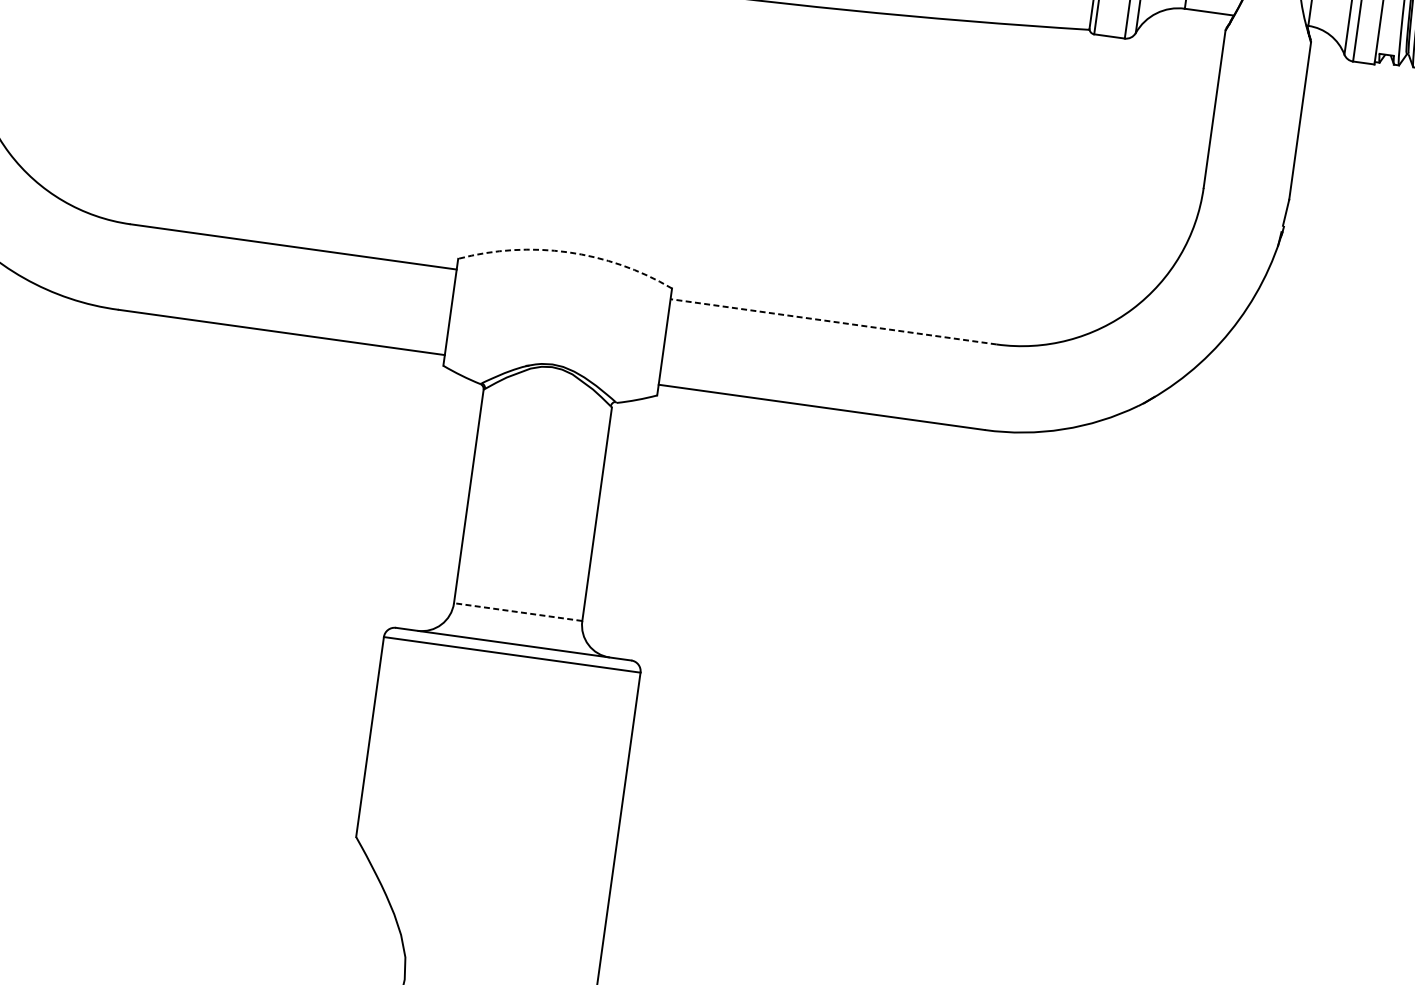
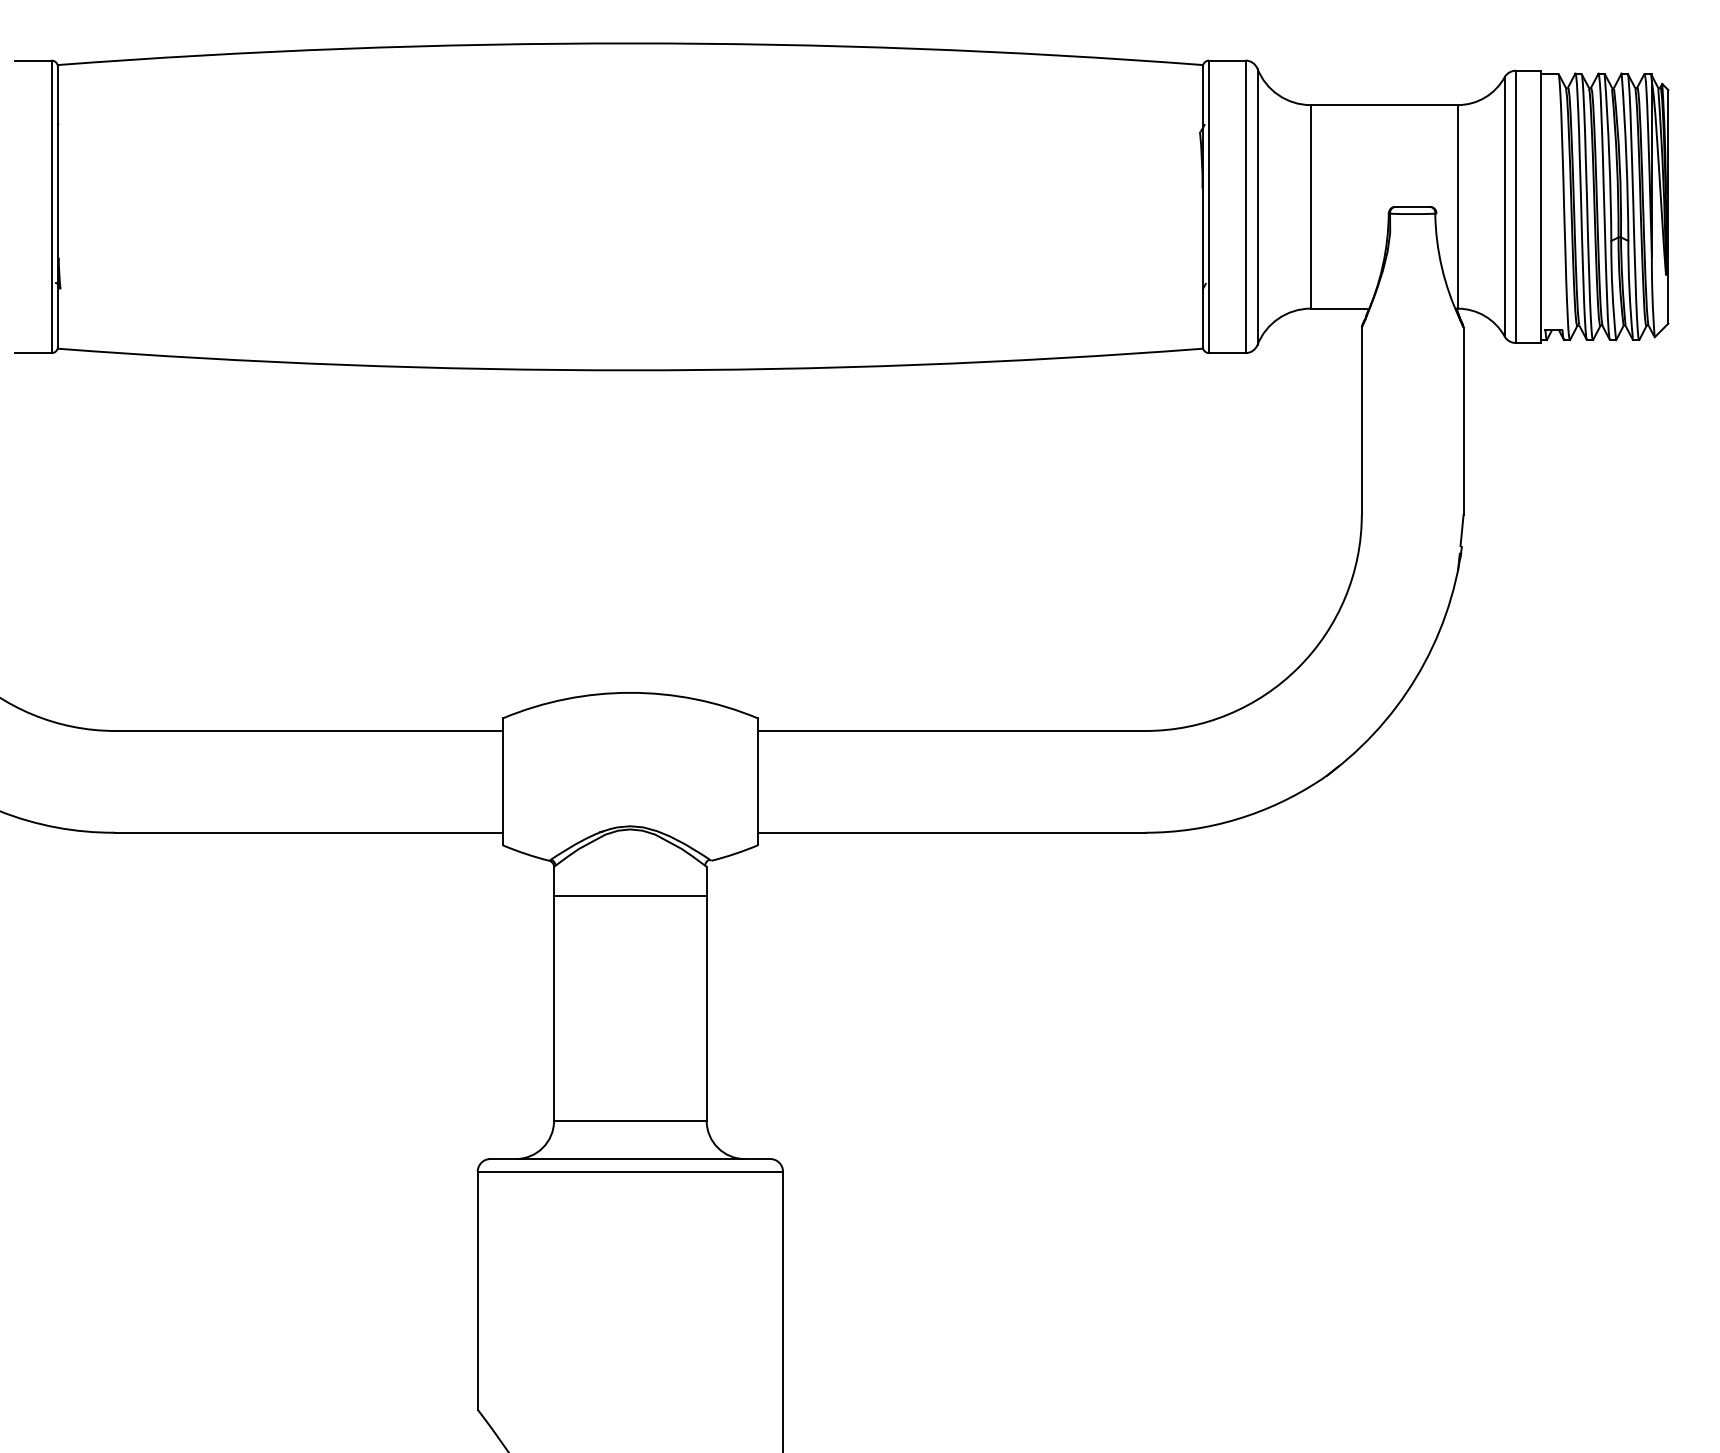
arc: (568, 252) -> (630, 692), dashed -> solid
line: (833, 321) -> (951, 730), dashed -> solid
line: (544, 423) -> (630, 896), added
line: (517, 611) -> (629, 1120), dashed -> solid

